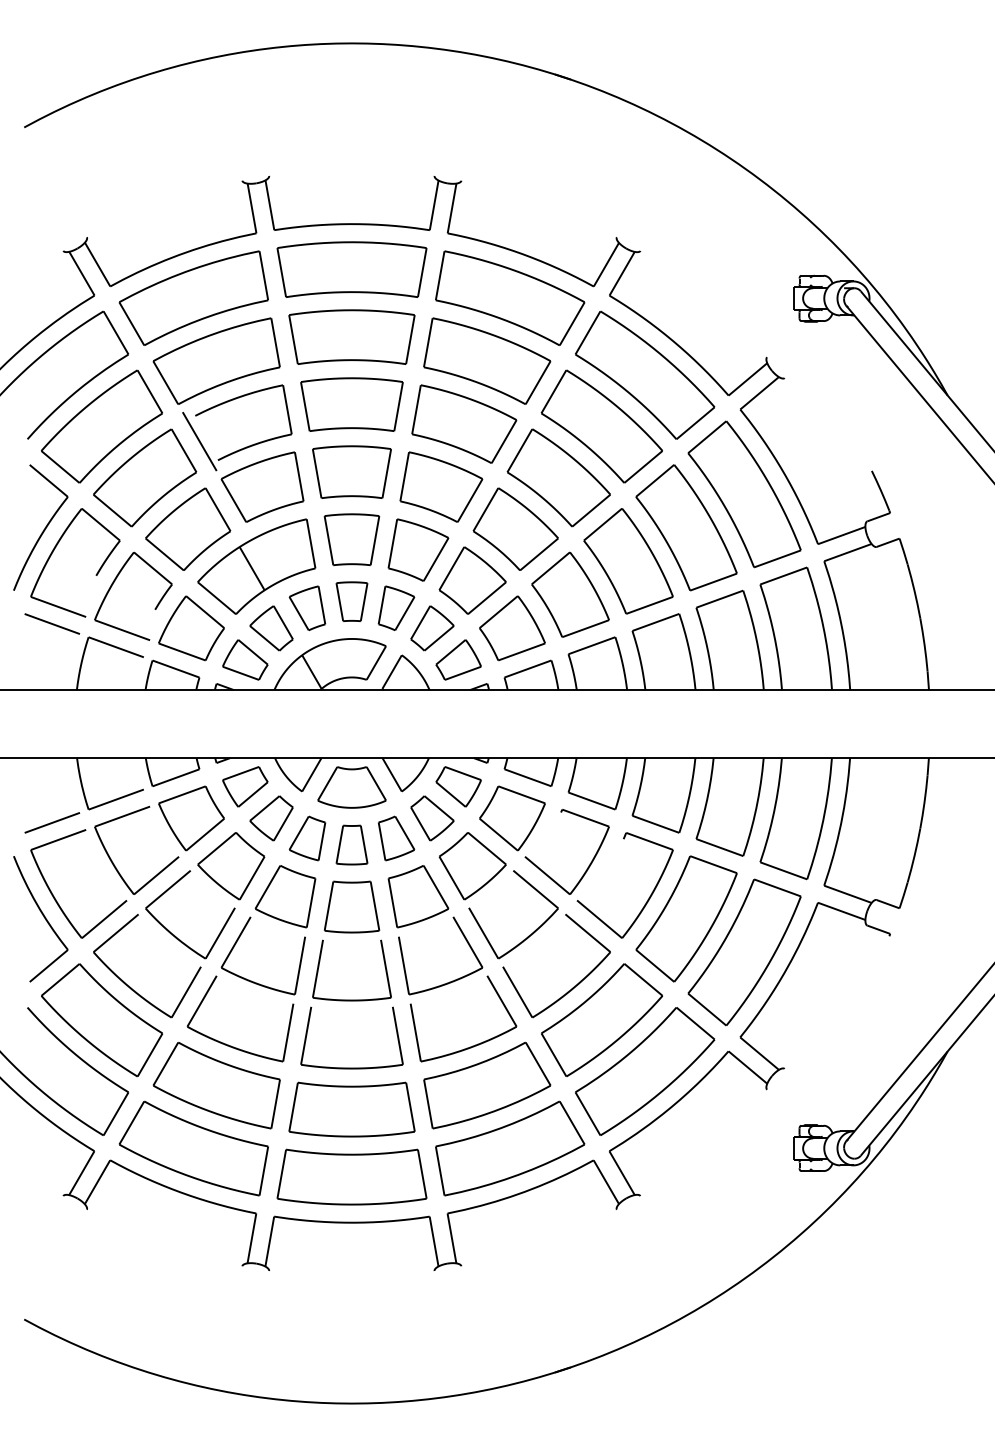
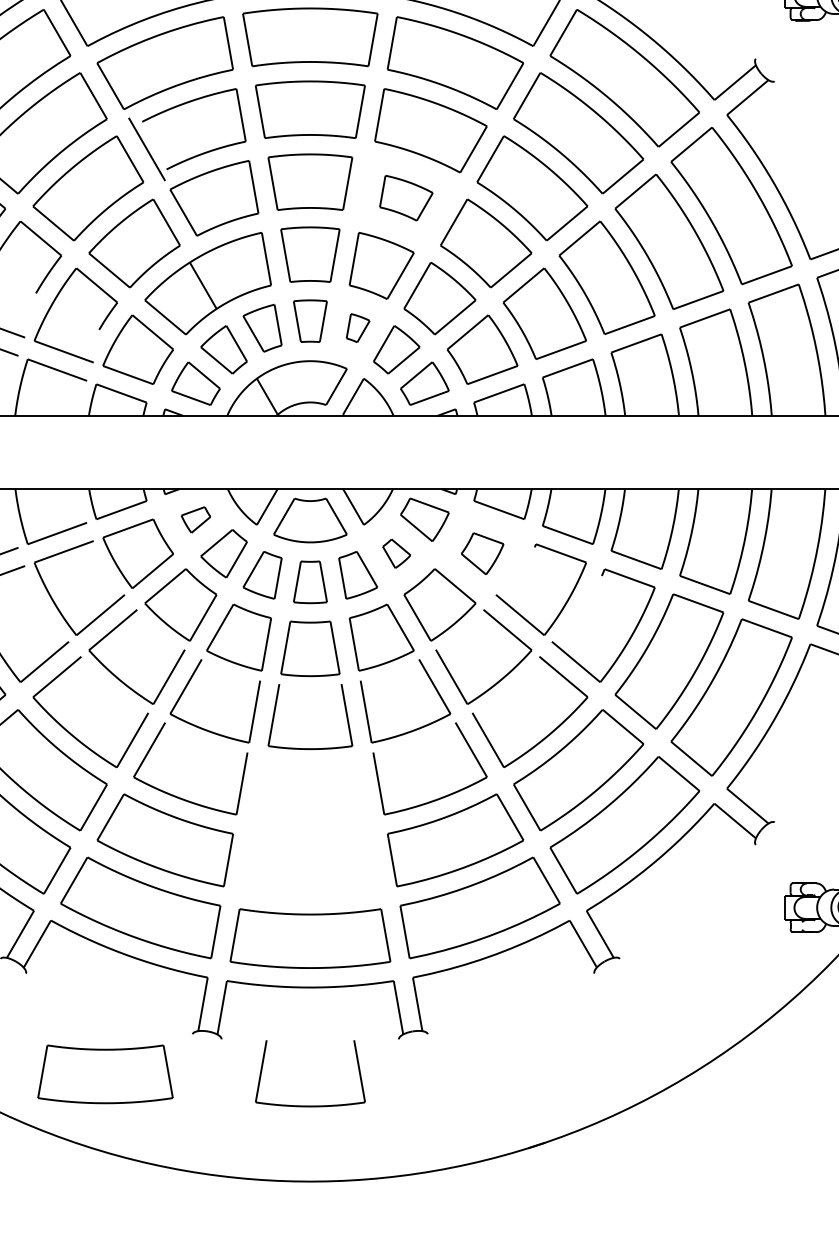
part: (441, 486) -> (406, 197), size x0.6
part: (396, 607) -> (358, 327), size x0.6
part: (245, 786) -> (196, 519), size x0.6
part: (432, 818) -> (396, 553), size x0.6
part: (512, 818) -> (482, 553), size x0.6
part: (351, 1067) -> (309, 1105), moved
part: (351, 1109) -> (104, 1074), moved

